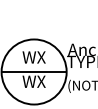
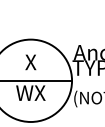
text: (33, 57) -> (30, 62), WX -> X

